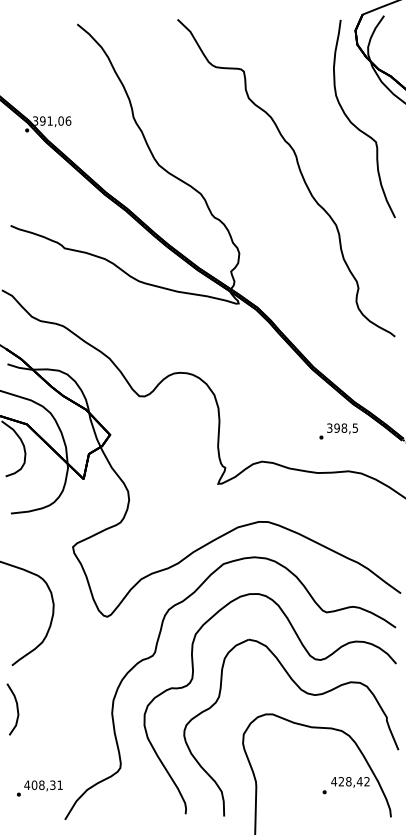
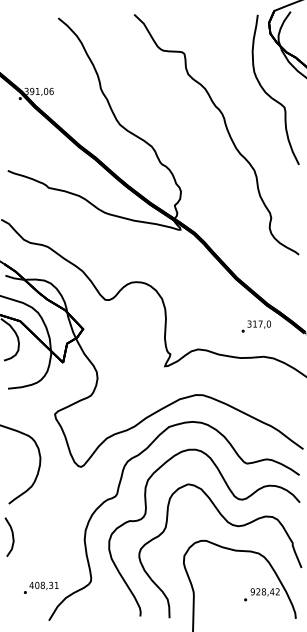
text: (346, 427) -> (262, 323), 398,5 -> 317,0
text: (334, 781) -> (253, 591), 428,42 -> 928,42
text: (39, 788) -> (41, 587), moved

